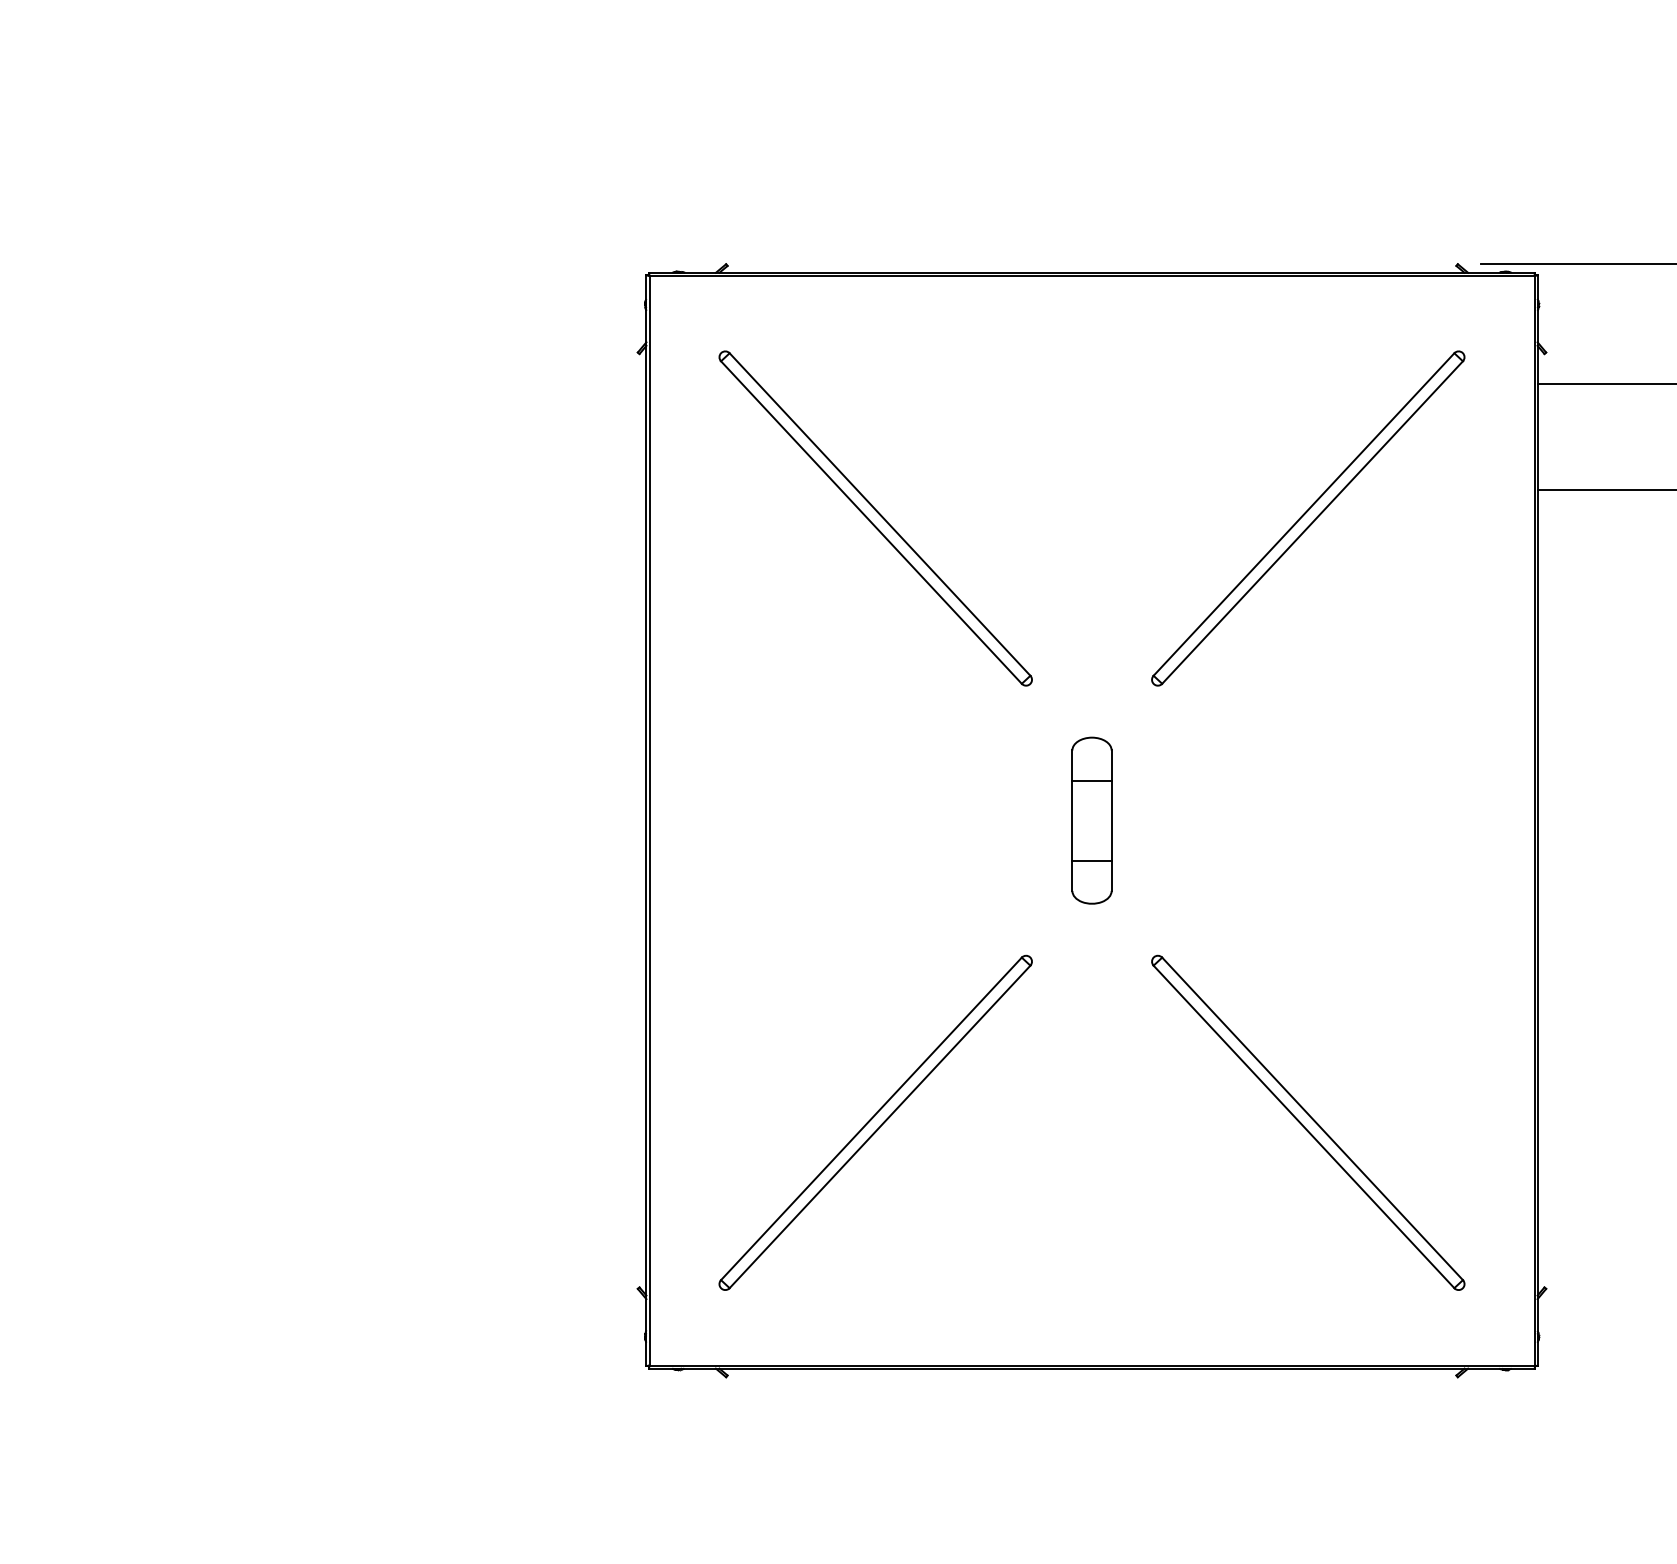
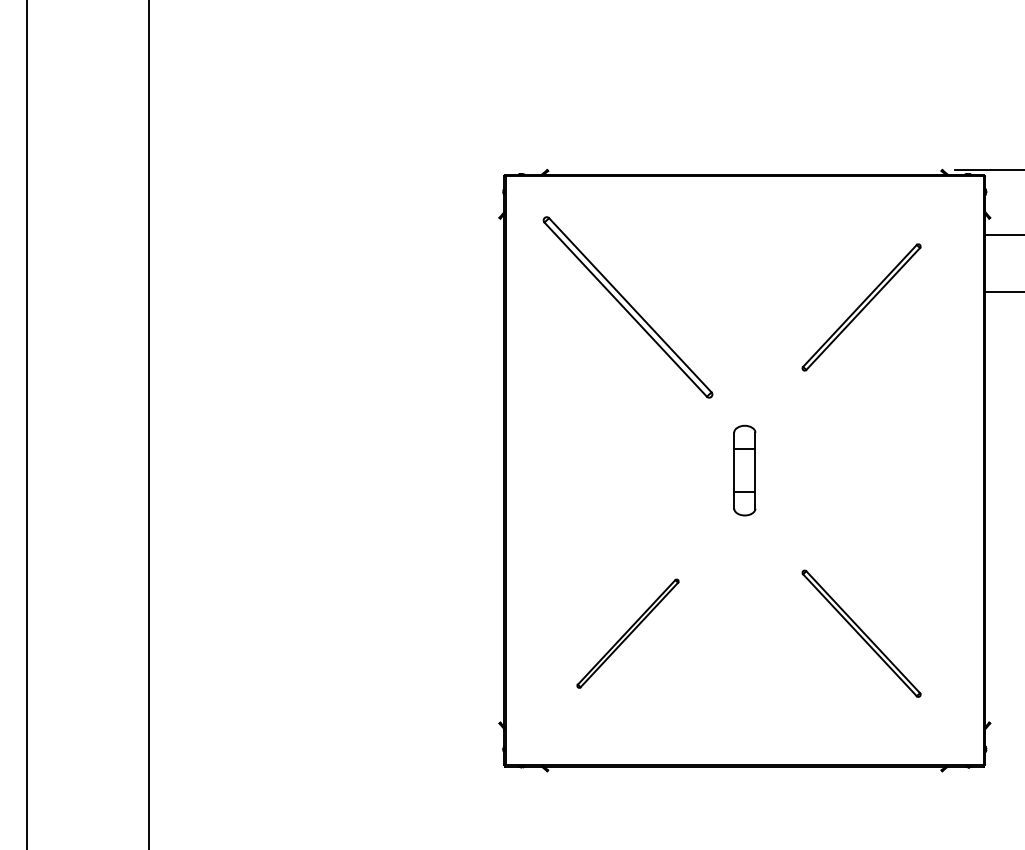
part: (1308, 518) -> (861, 307), size x0.7
part: (874, 1122) -> (627, 633), size x0.6
part: (1308, 1122) -> (861, 633), size x0.7

